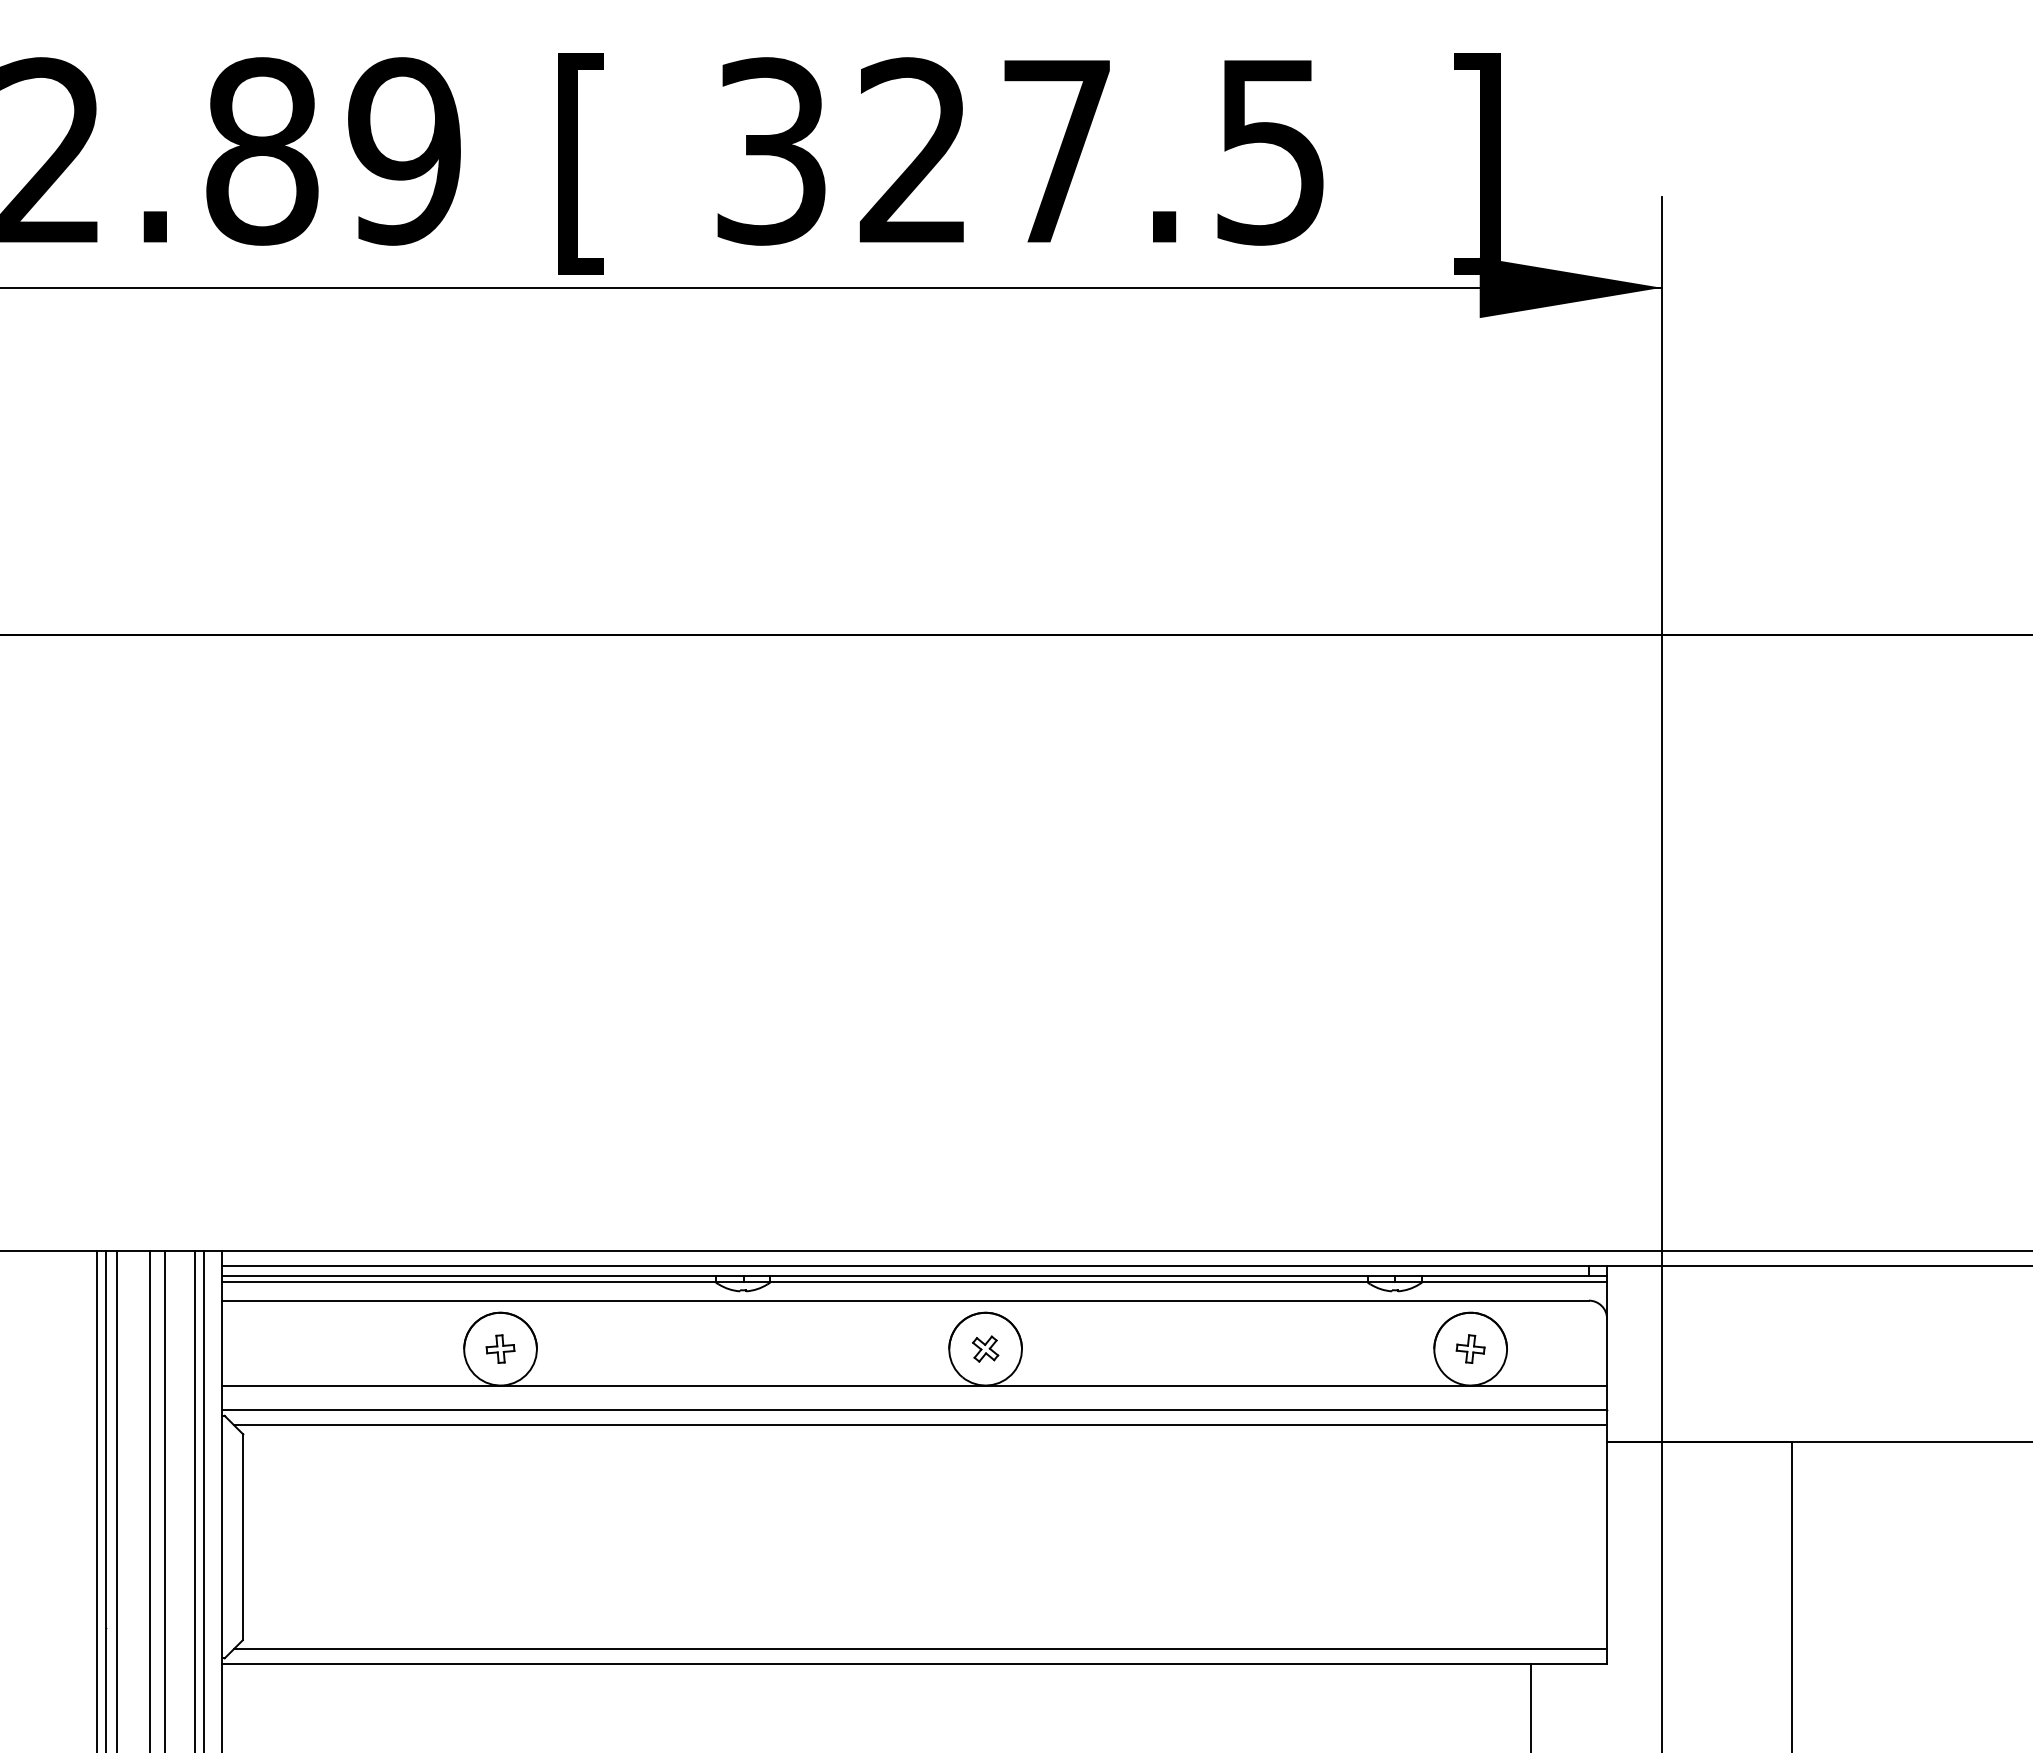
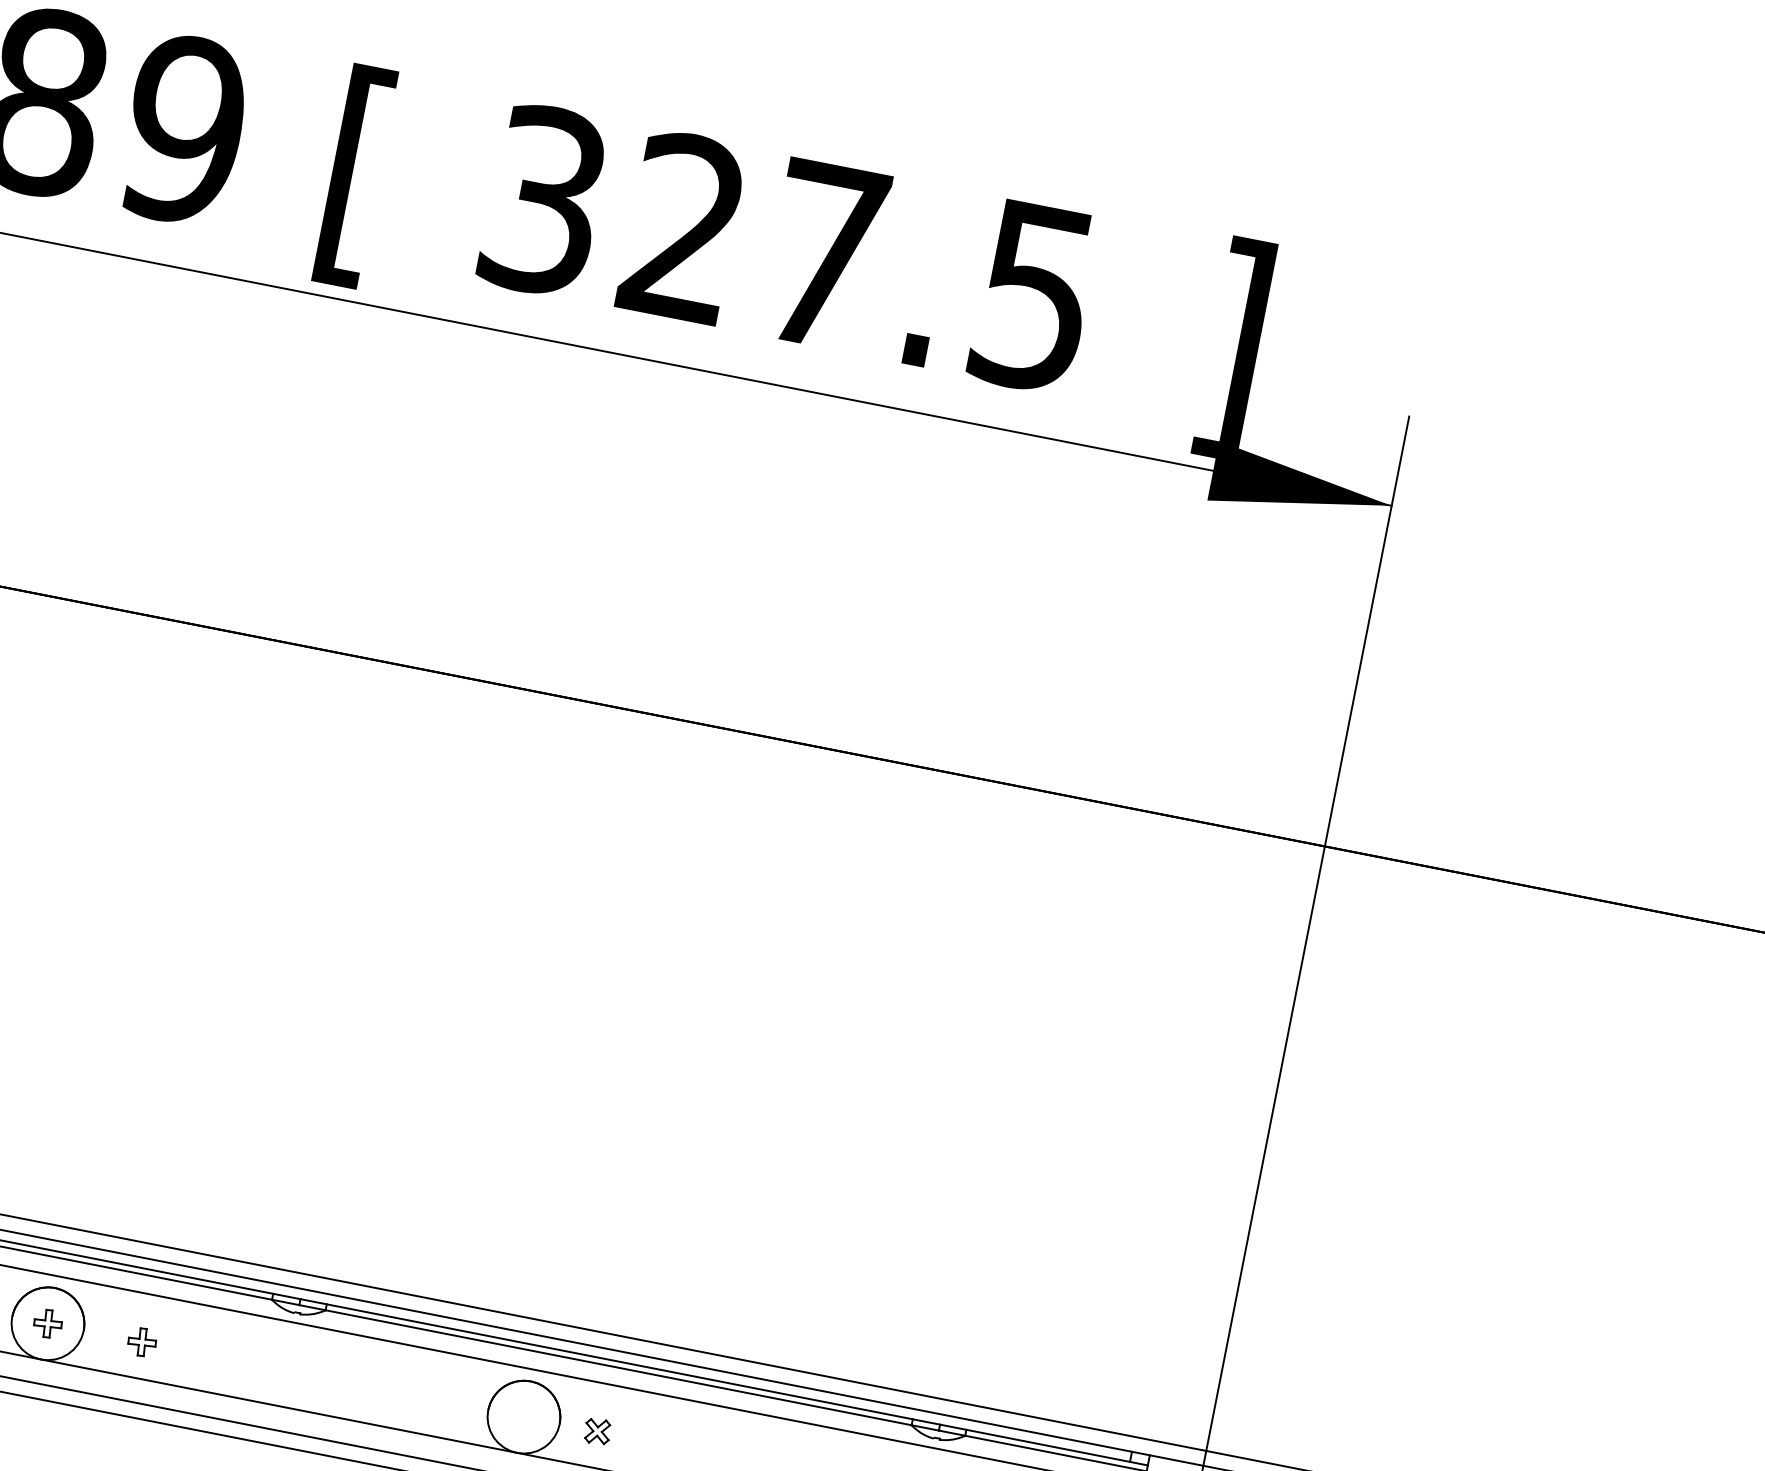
part: (596, 1348) -> (142, 1341), added
part: (985, 1348) -> (597, 1430), moved

